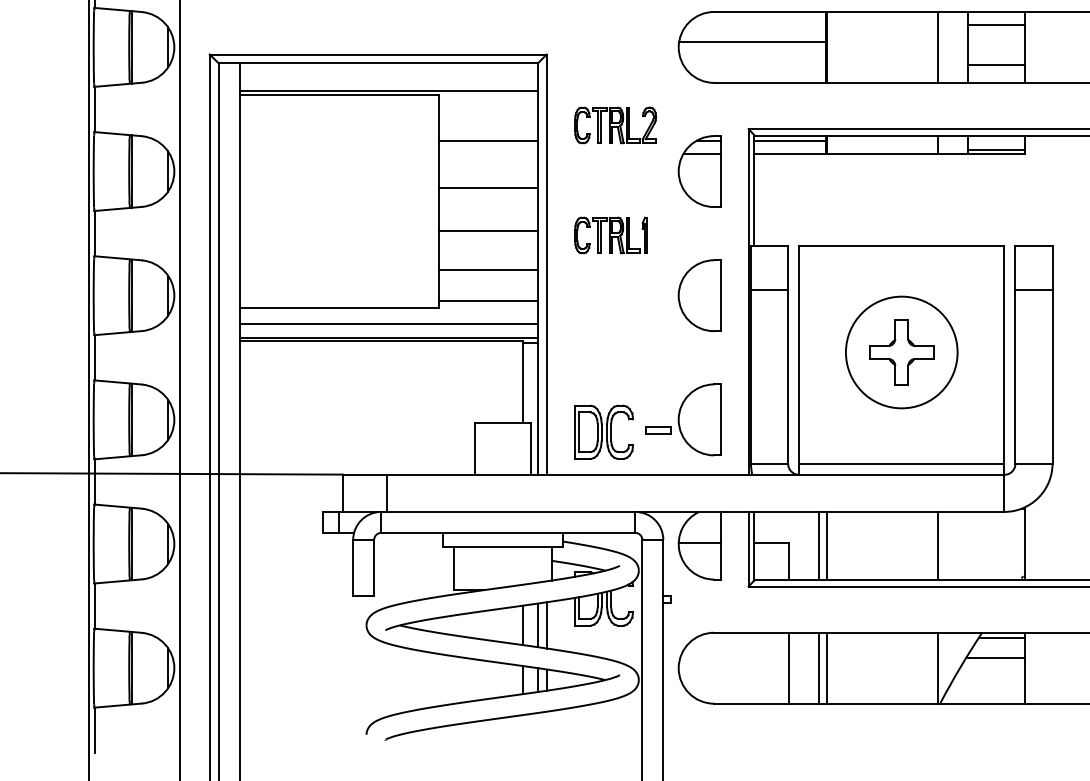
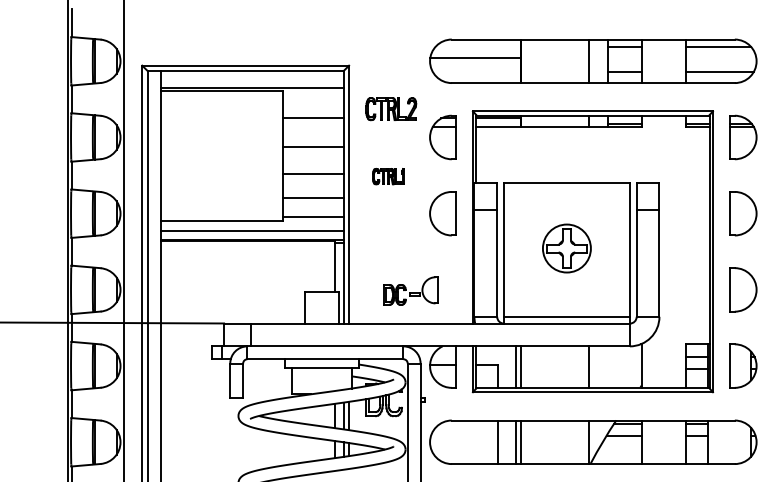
part: (611, 235) -> (388, 176), size x0.7
circle: (901, 352) -> (566, 248), size x0.7
part: (646, 420) -> (410, 290), size x0.6

